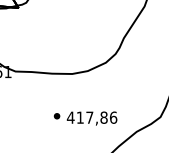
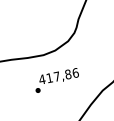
text: (91, 118) -> (58, 77), moved

